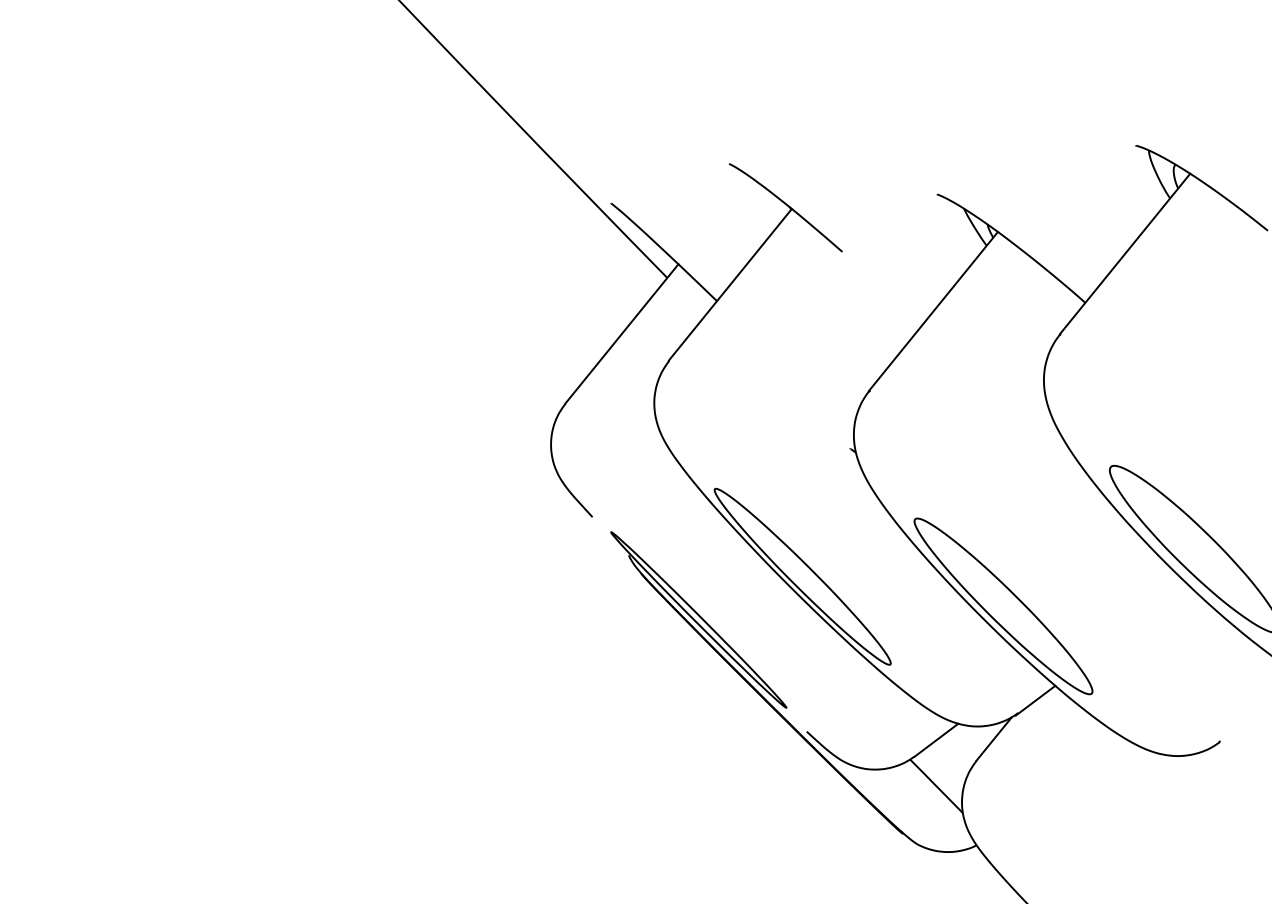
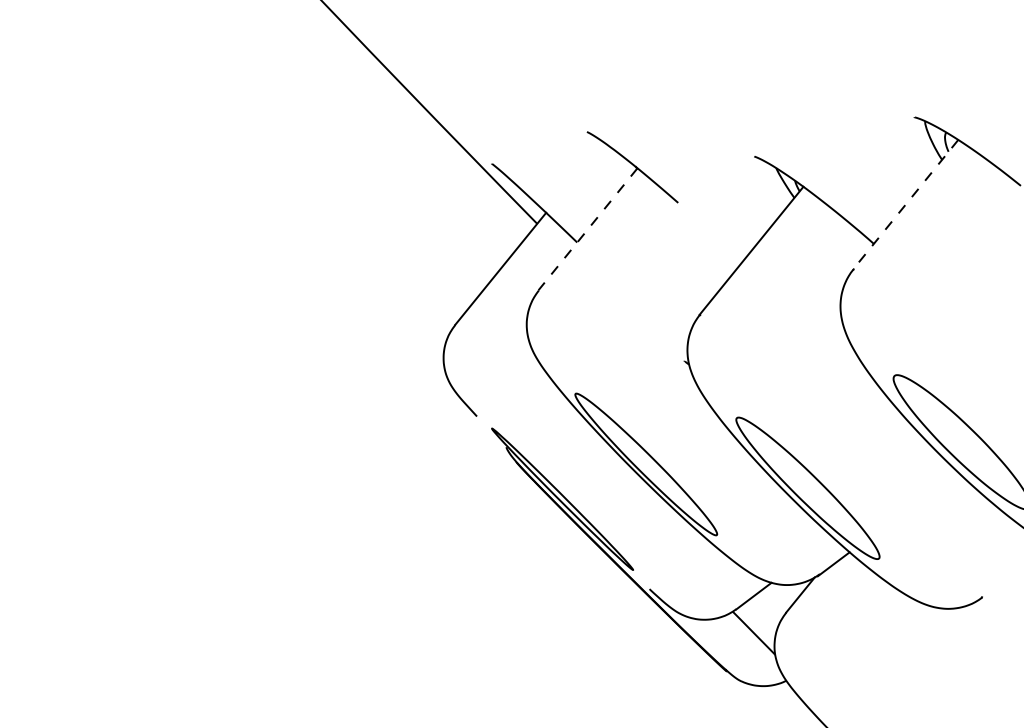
line: (1124, 253) -> (905, 204), solid -> dashed
line: (730, 284) -> (588, 229), solid -> dashed

